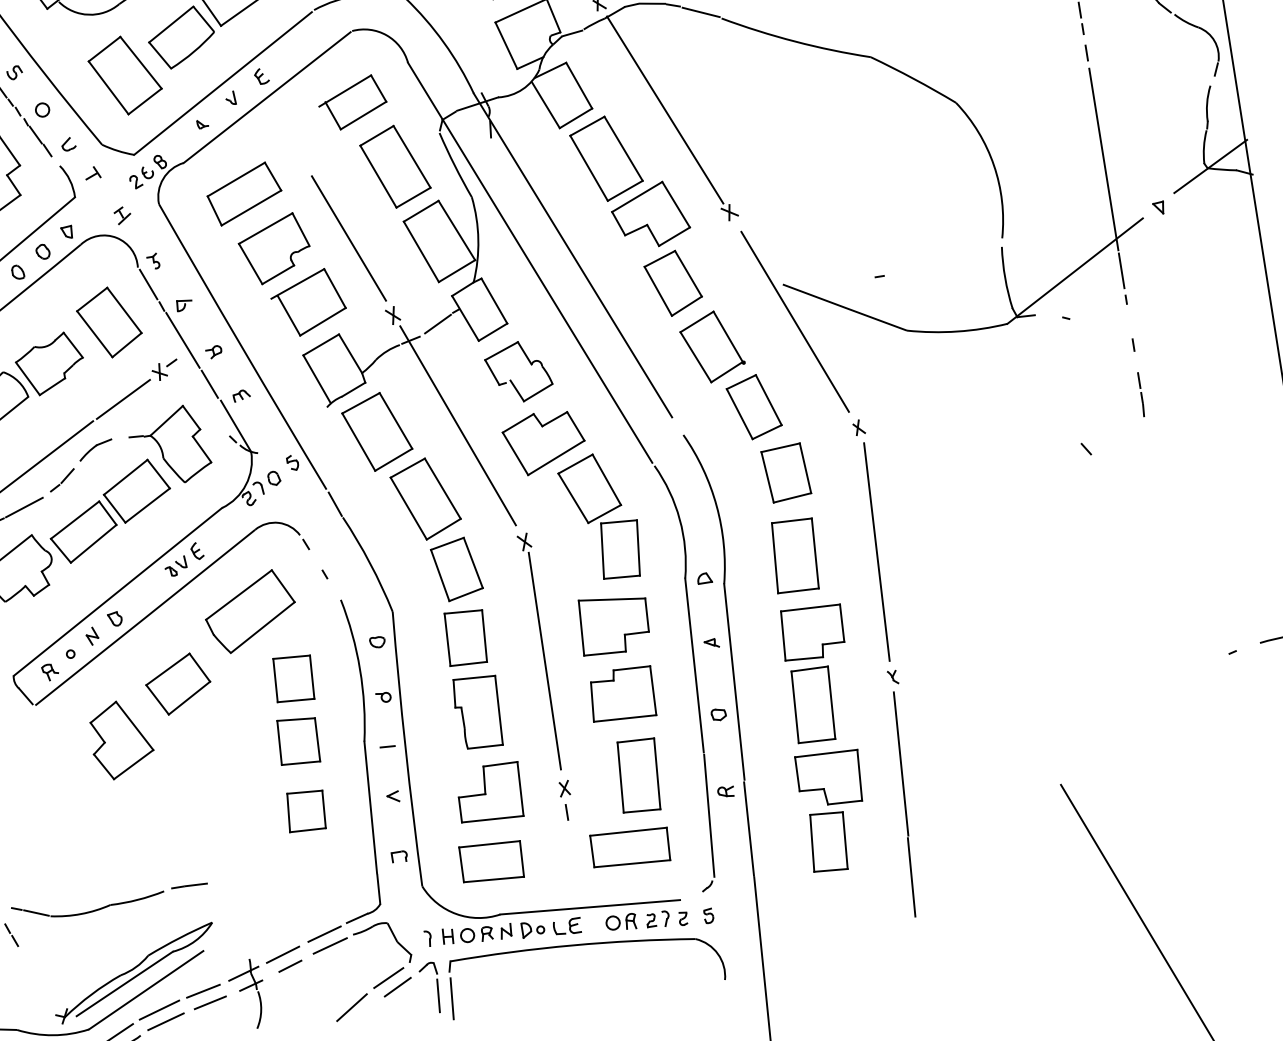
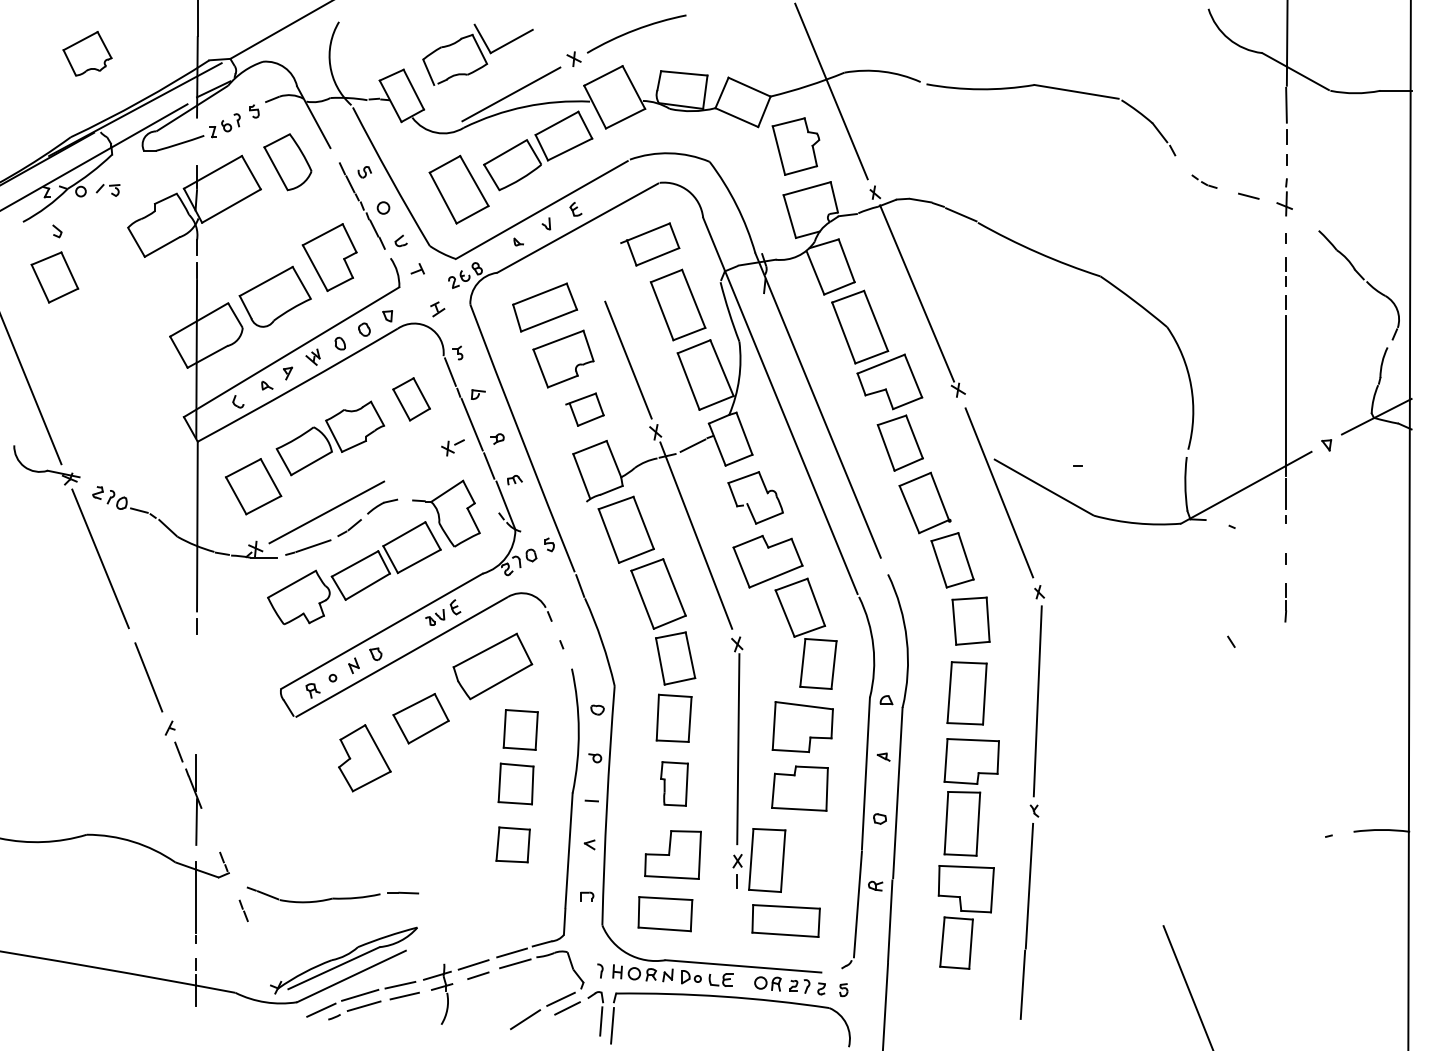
part: (307, 302) -> (584, 409), size x0.6
part: (109, 322) -> (411, 399), size x0.7
line: (122, 399) -> (412, 467), removed
part: (478, 711) -> (674, 783), size x0.7
part: (639, 775) -> (767, 860), moved

